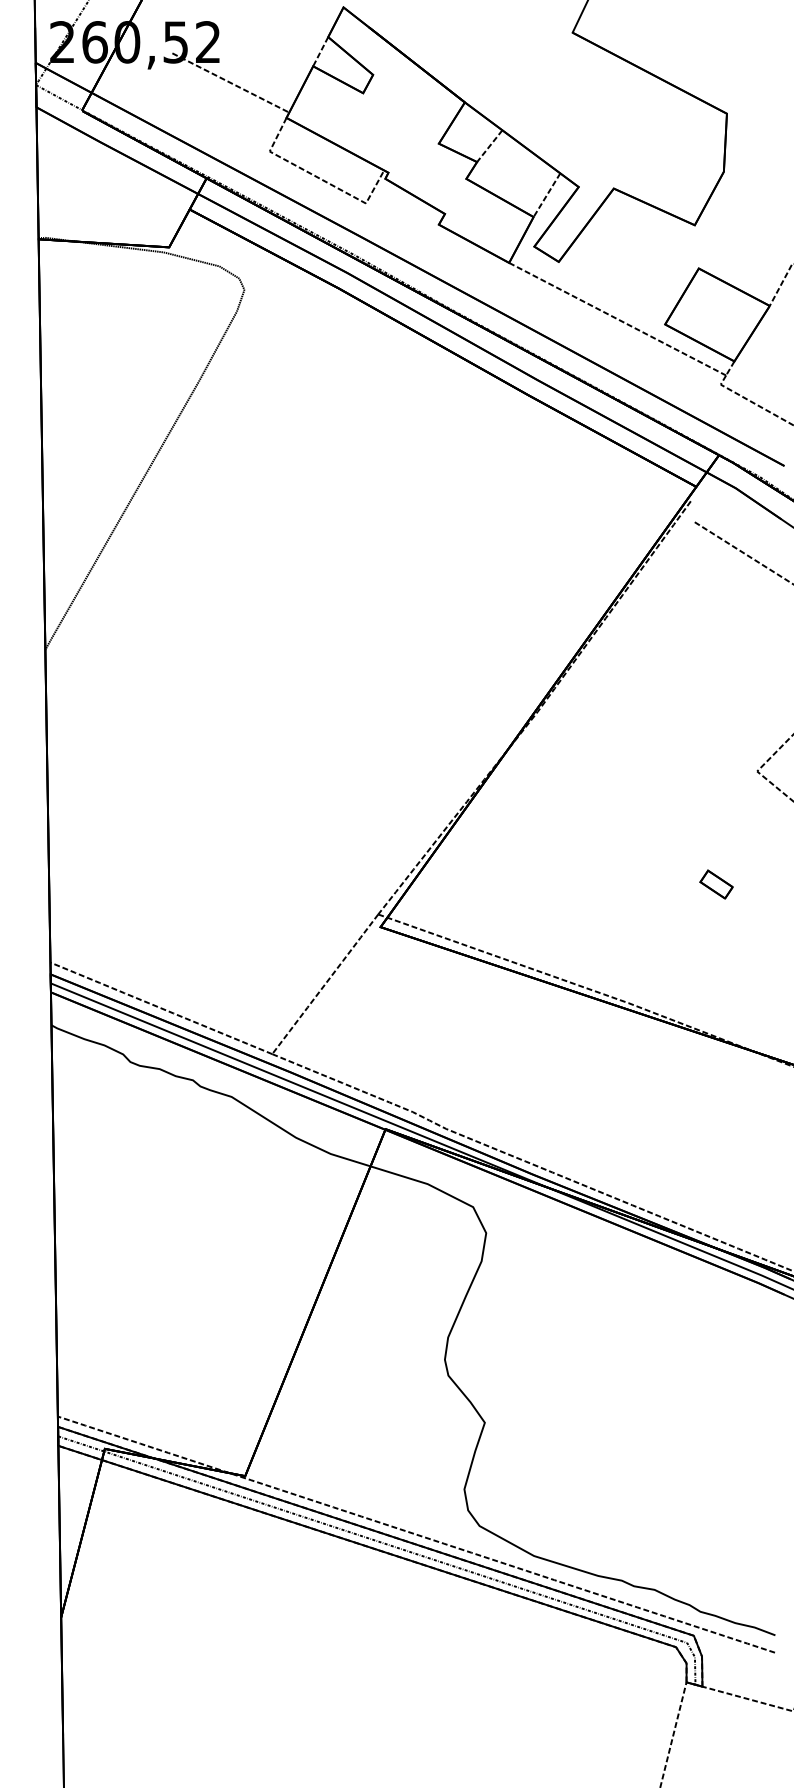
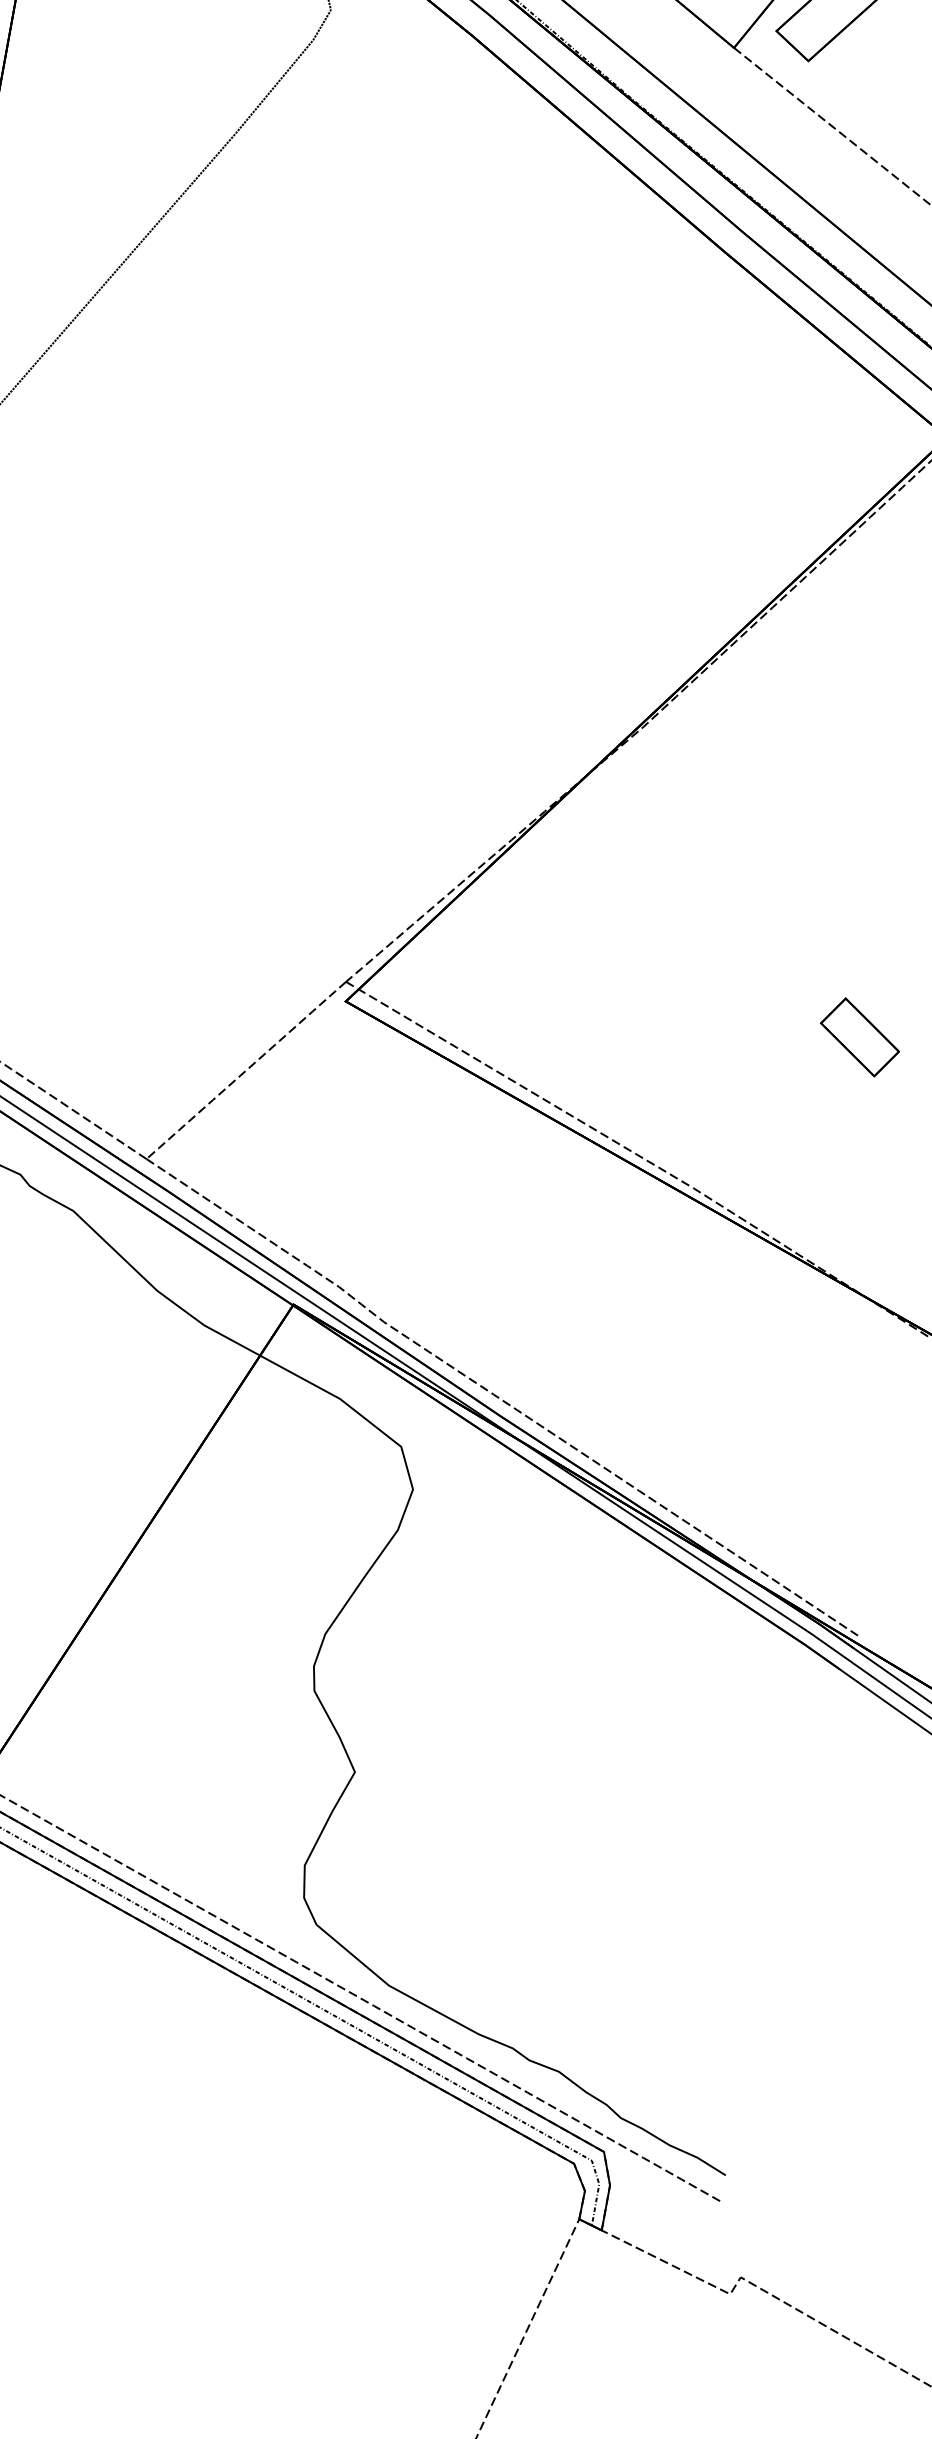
part: (716, 884) -> (859, 1037), size x1.67

